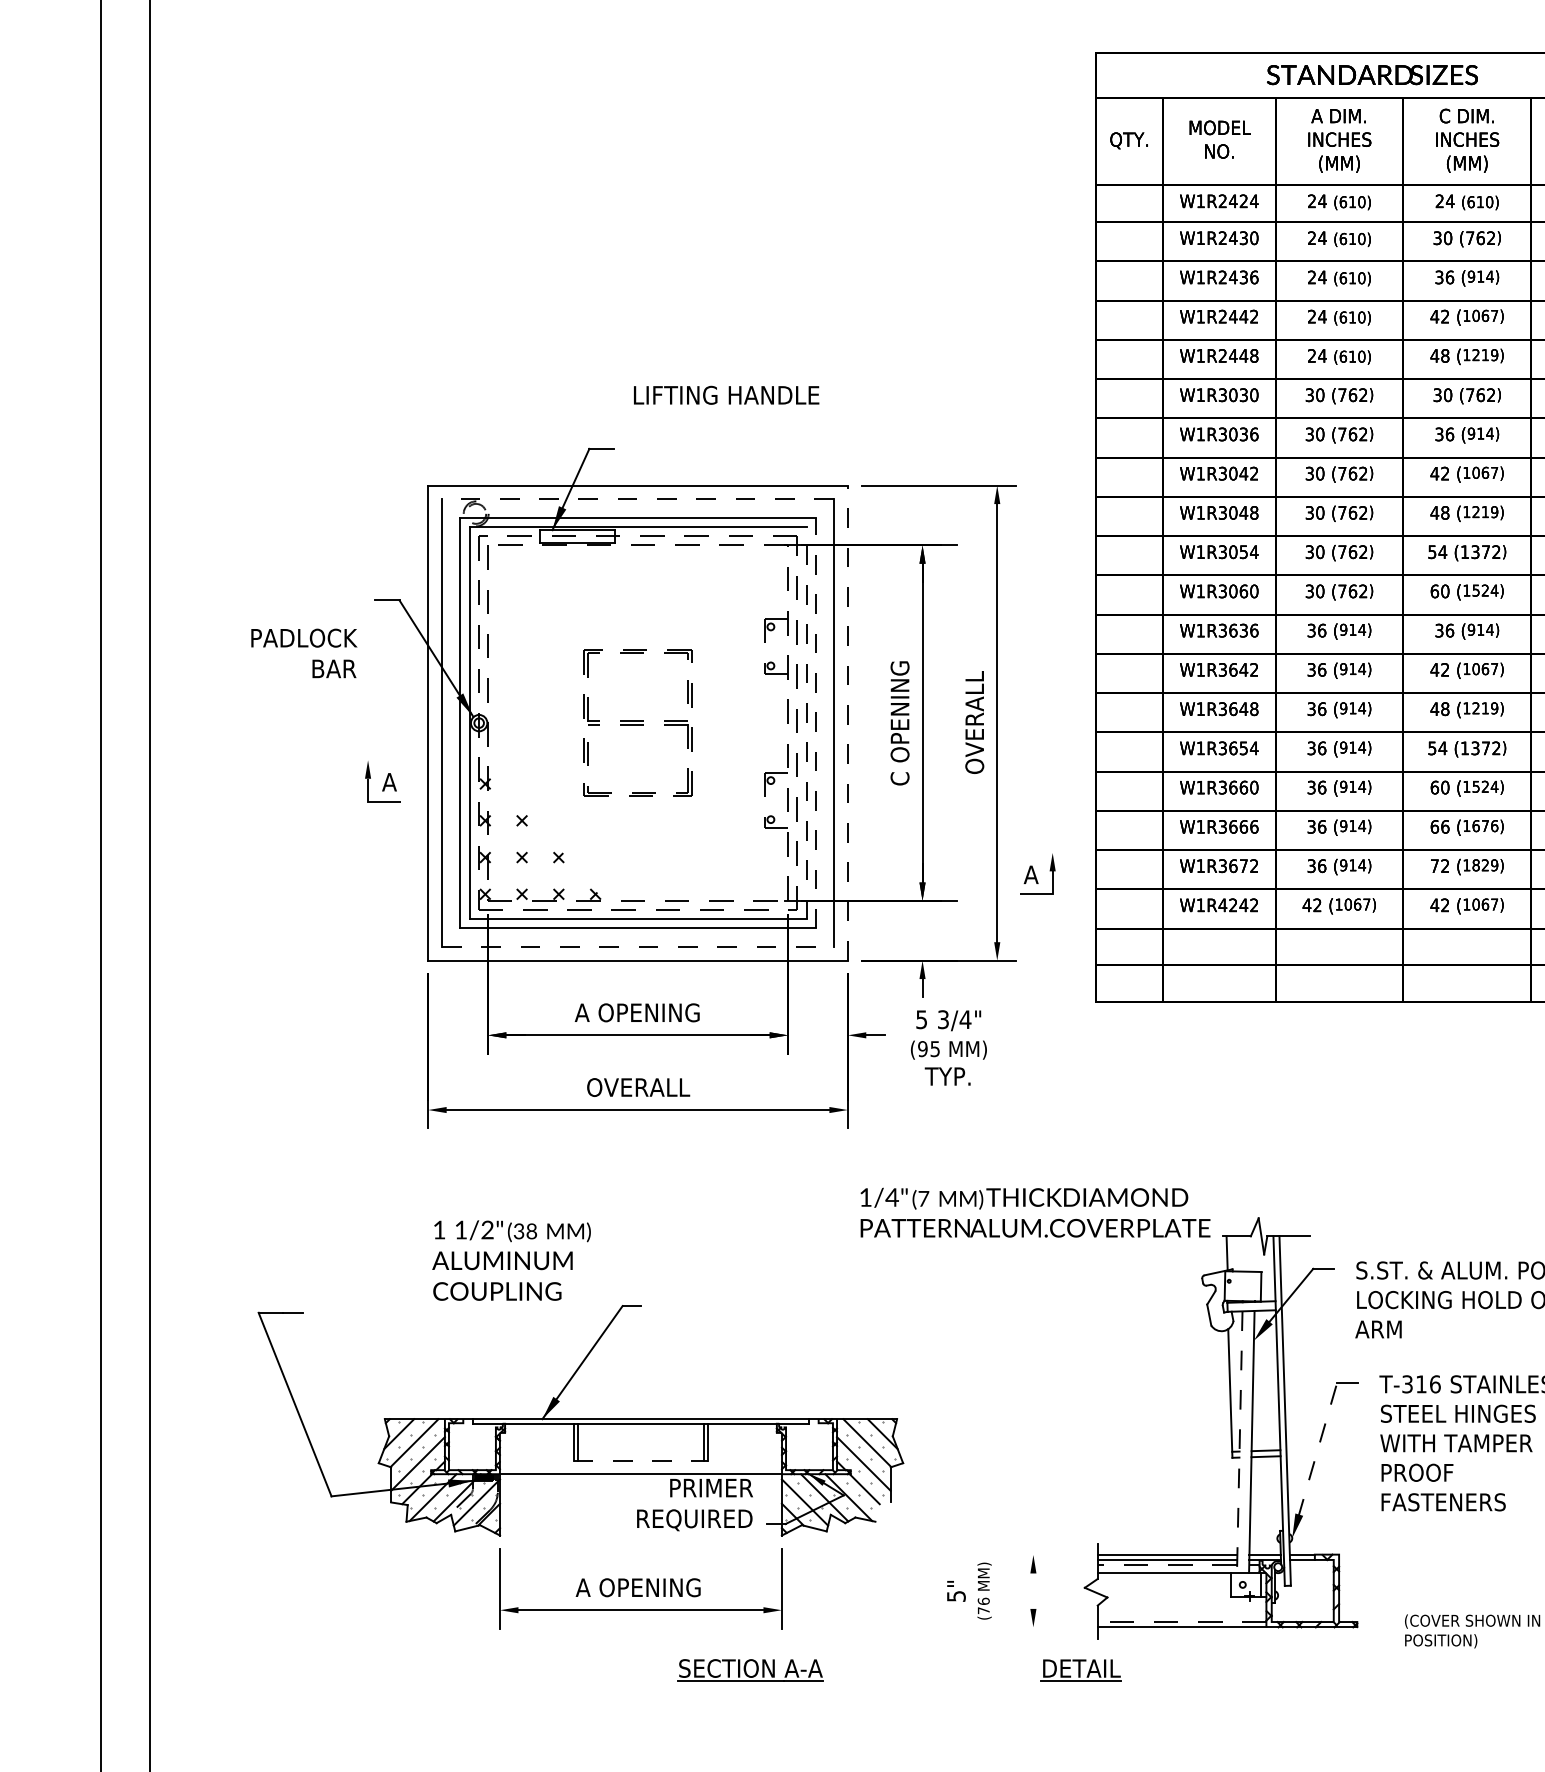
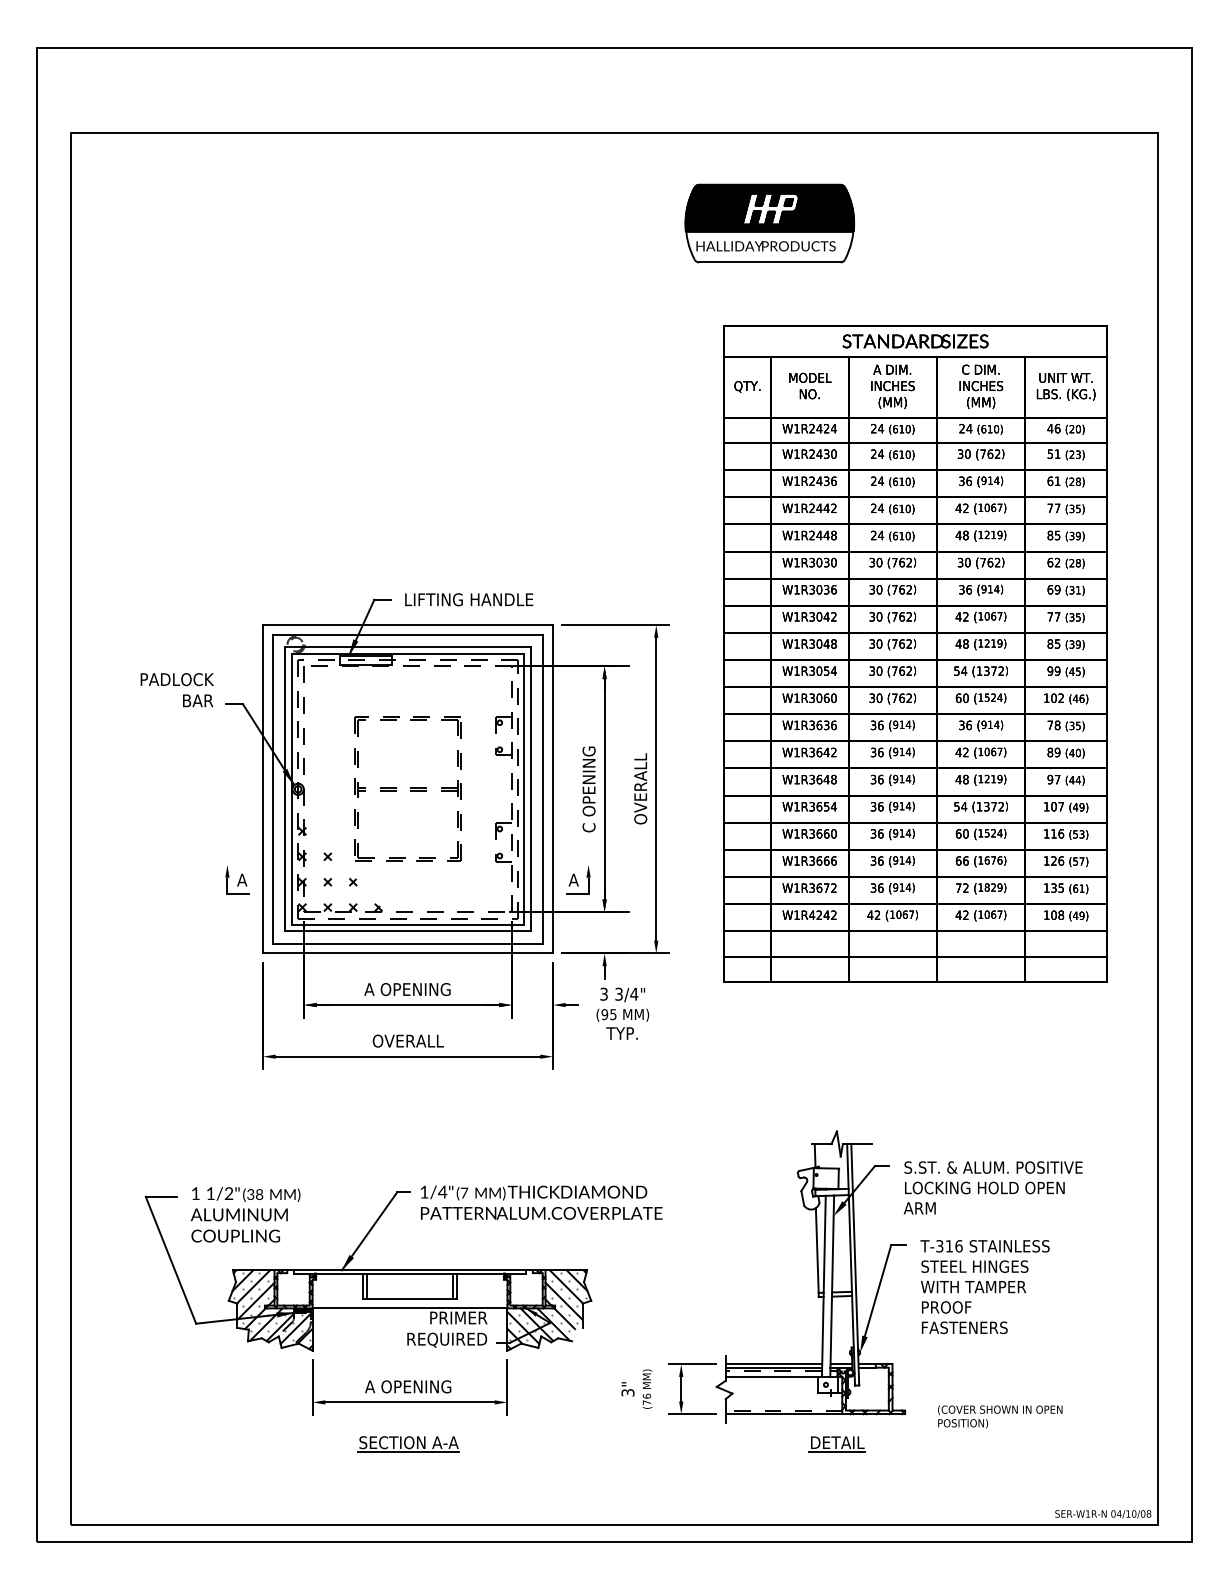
text: (727, 394) -> (469, 599), moved
line: (637, 499) -> (407, 634), dashed -> solid
text: (303, 653) -> (176, 690), moved
part: (637, 721) -> (407, 788), size x1.43
line: (848, 721) -> (553, 788), dashed -> solid
line: (806, 723) -> (524, 789), dashed -> solid
line: (815, 723) -> (530, 789), dashed -> solid
part: (382, 781) -> (237, 879), moved
part: (1038, 873) -> (578, 879), moved
line: (638, 946) -> (408, 943), dashed -> solid
text: (920, 1018) -> (603, 993), 5 -> 3
text: (1035, 1212) -> (541, 1202), moved
text: (511, 1260) -> (245, 1214), moved
line: (1239, 1442) -> (823, 1286), dashed -> solid
line: (1317, 1449) -> (877, 1291), dashed -> solid
line: (641, 1459) -> (410, 1298), dashed -> solid
line: (1049, 1555) -> (692, 1364), added
line: (1033, 1590) -> (681, 1388), added
text: (955, 1595) -> (627, 1392), 5" -> 3"
line: (1049, 1627) -> (692, 1414), added
part: (750, 1671) -> (408, 1444), moved
part: (1080, 1671) -> (836, 1444), moved

